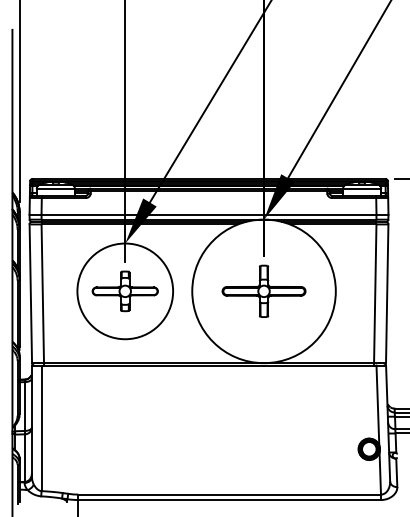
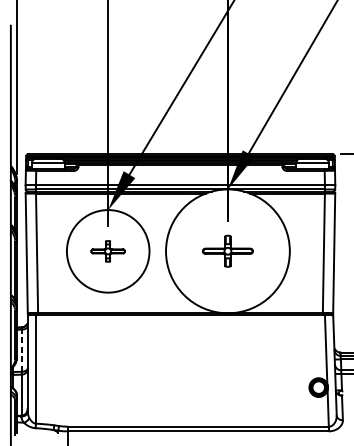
part: (263, 290) -> (227, 250), size x0.7
part: (124, 291) -> (107, 251), size x0.6
line: (25, 406) -> (22, 350), solid -> dashed

